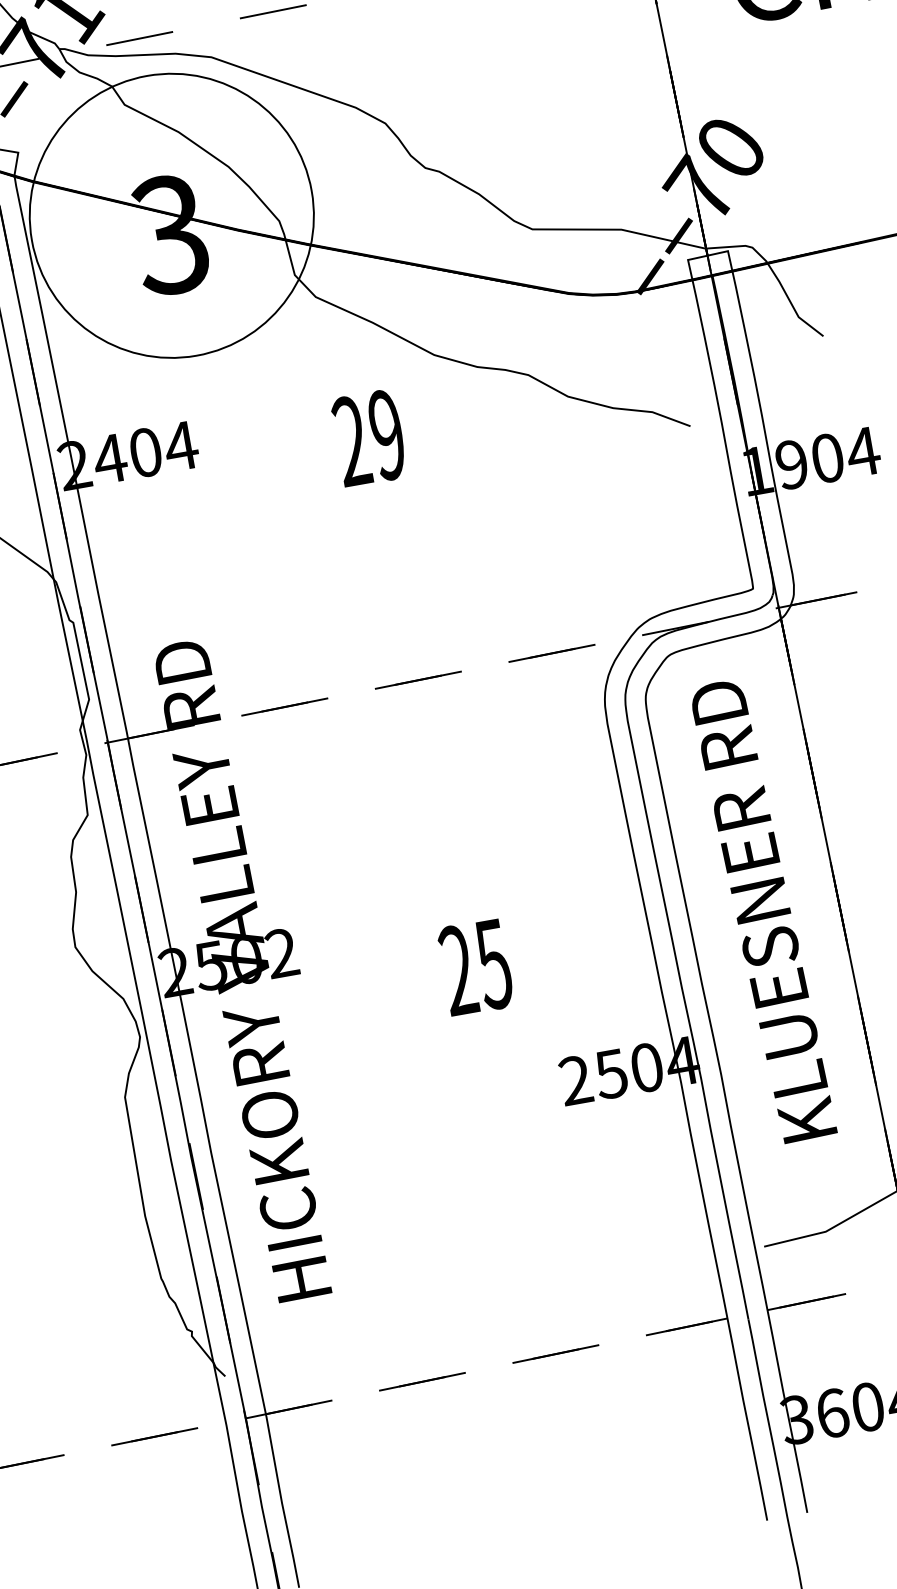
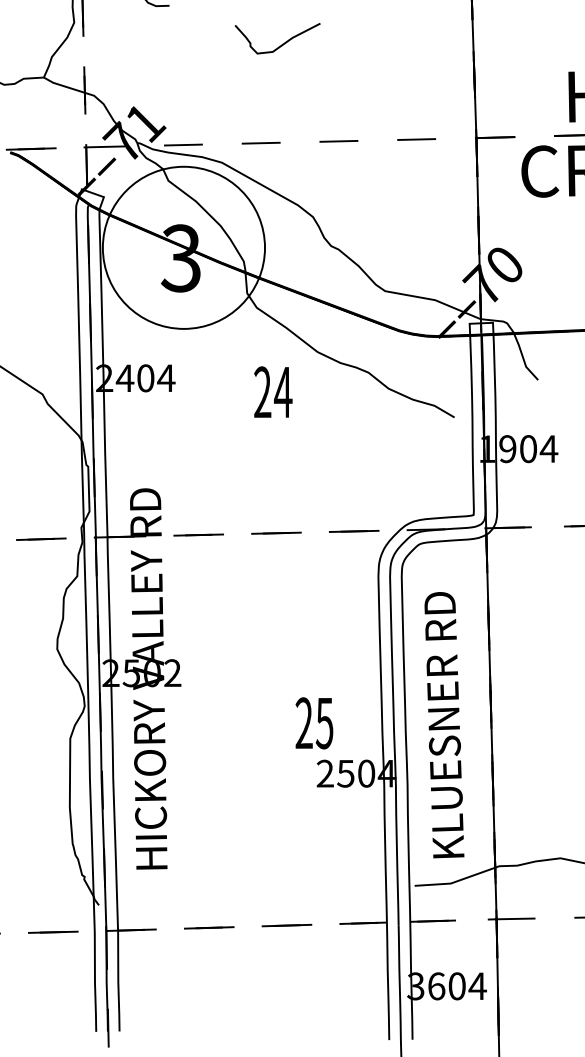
text: (387, 435) -> (283, 392), 29 -> 24
text: (763, 911) -> (444, 725), moved
text: (476, 967) -> (314, 723), moved

